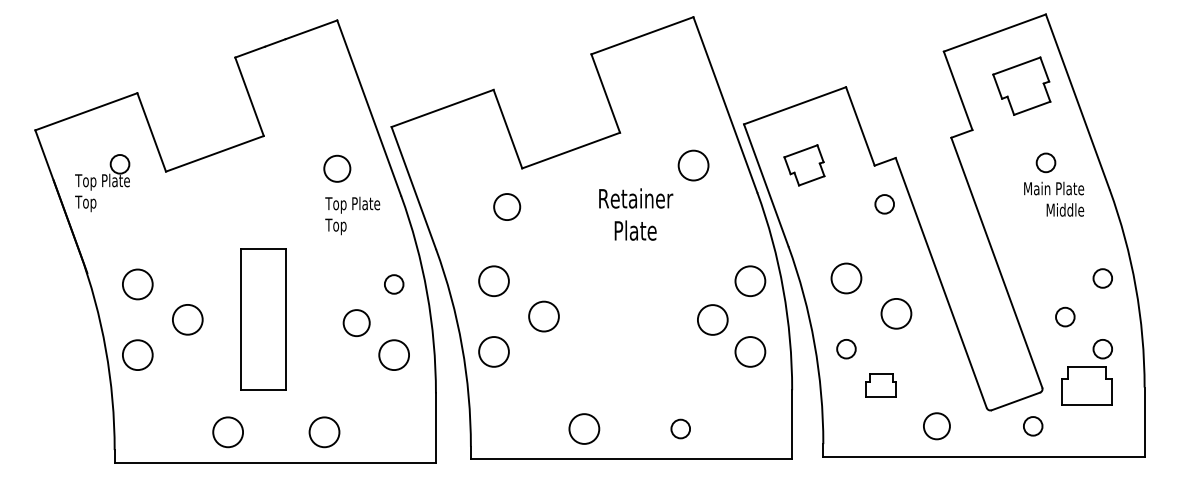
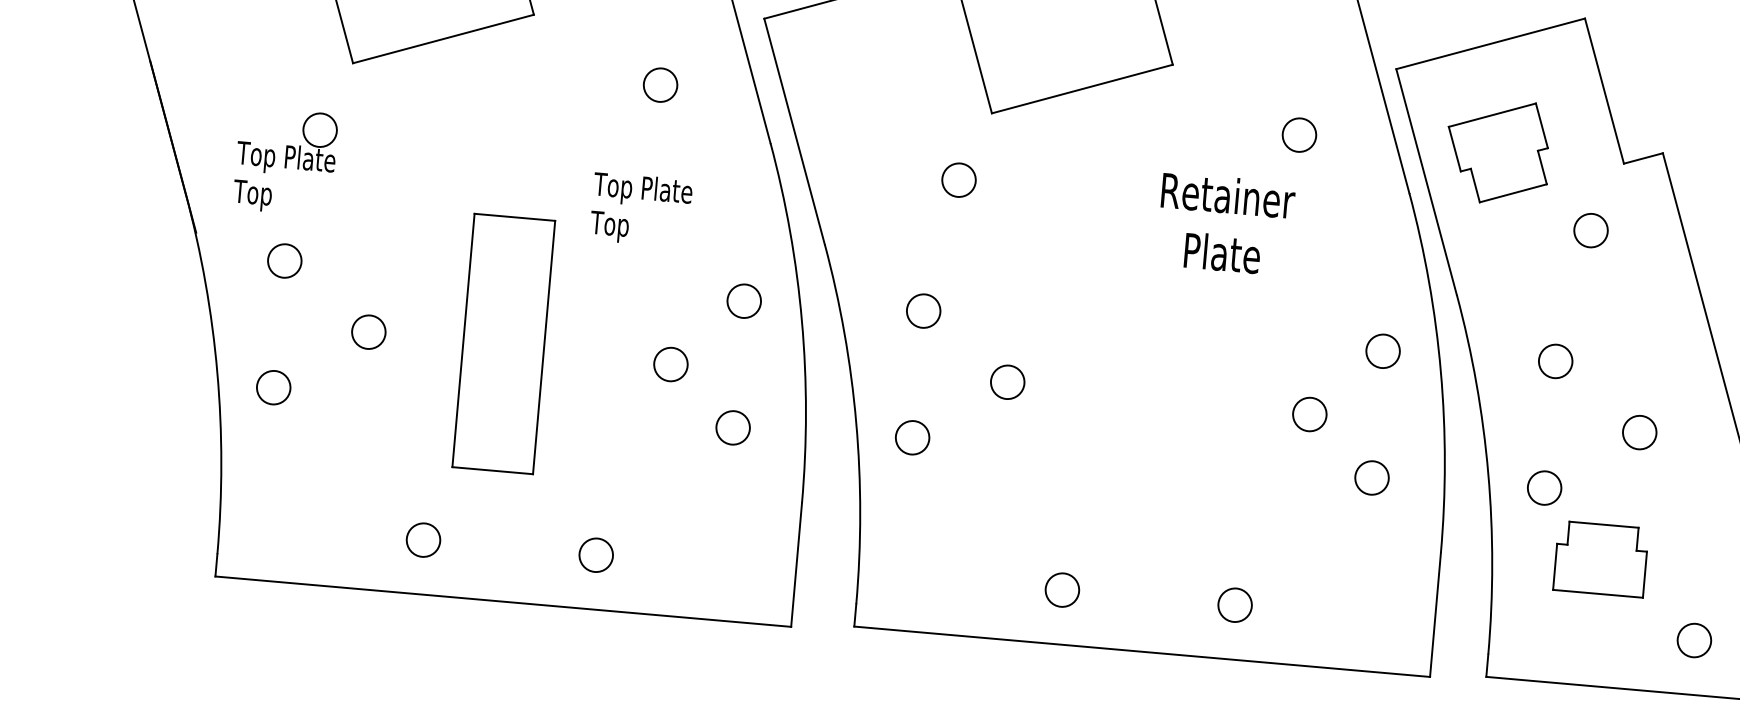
circle: (693, 165) -> (1299, 134), size x0.62
part: (804, 165) -> (1498, 152), size x1.43
circle: (337, 168) -> (660, 84), size x0.71
part: (102, 183) -> (285, 161), moved
circle: (884, 204) -> (1590, 230), moved
circle: (507, 206) -> (959, 179), size x0.71
text: (636, 214) -> (1226, 224), moved
text: (352, 215) -> (640, 209), moved
circle: (846, 278) -> (1555, 361), size x0.62
circle: (493, 280) -> (922, 309), size x0.62
circle: (750, 280) -> (1383, 349), size x0.62
circle: (137, 284) -> (284, 261), size x0.62
circle: (896, 313) -> (1639, 432), size x0.62
circle: (543, 316) -> (1006, 382), size x0.62
circle: (187, 319) -> (368, 331), size x0.62
circle: (712, 319) -> (1309, 413), size x0.62
circle: (356, 322) -> (670, 363), size x0.71
circle: (493, 351) -> (911, 436), size x0.62
circle: (750, 351) -> (1372, 477), size x0.62
circle: (137, 354) -> (273, 386), size x0.62
circle: (393, 354) -> (732, 426), size x0.62
part: (880, 385) -> (1599, 558), size x1.67
circle: (936, 426) -> (1693, 640), size x0.71
circle: (584, 428) -> (1062, 589), size x0.62
circle: (227, 432) -> (422, 540), size x0.62
circle: (324, 432) -> (596, 555), size x0.62

